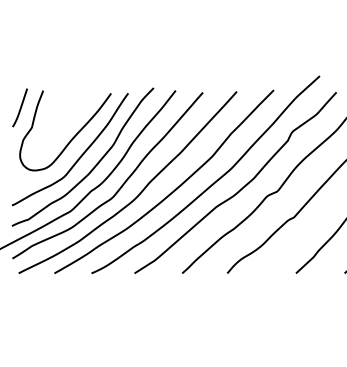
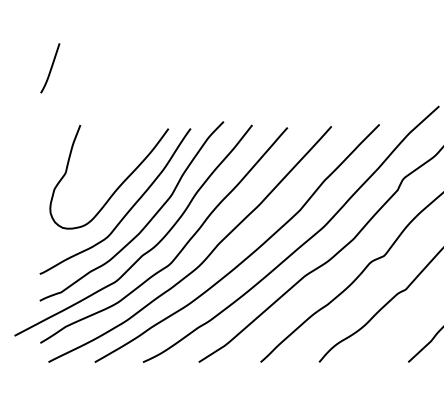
curve: (20, 107) -> (50, 67), moved

